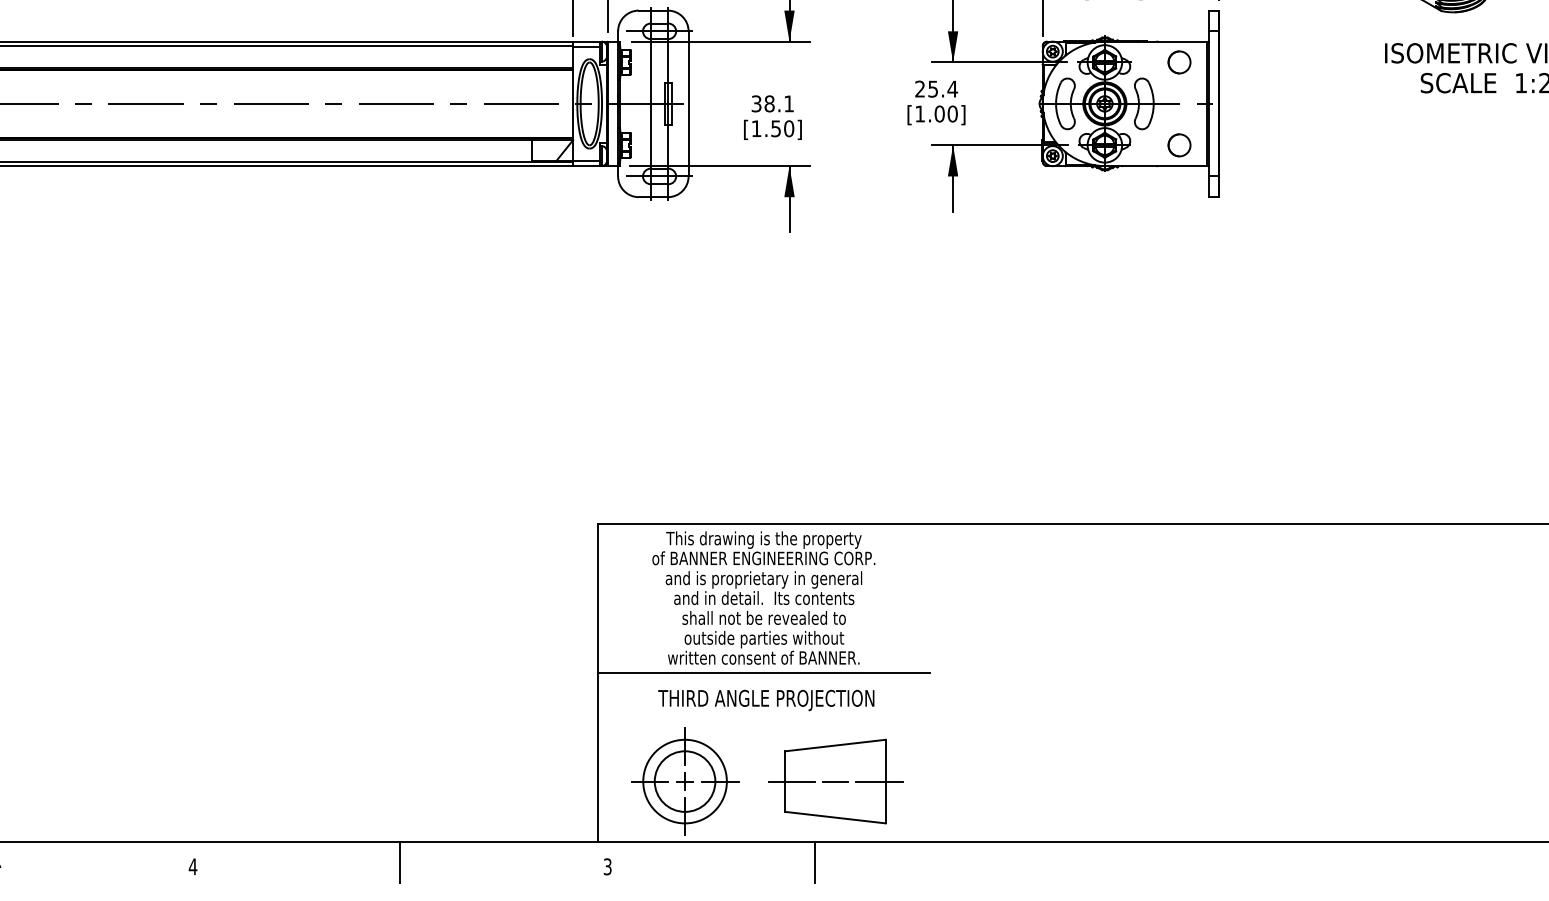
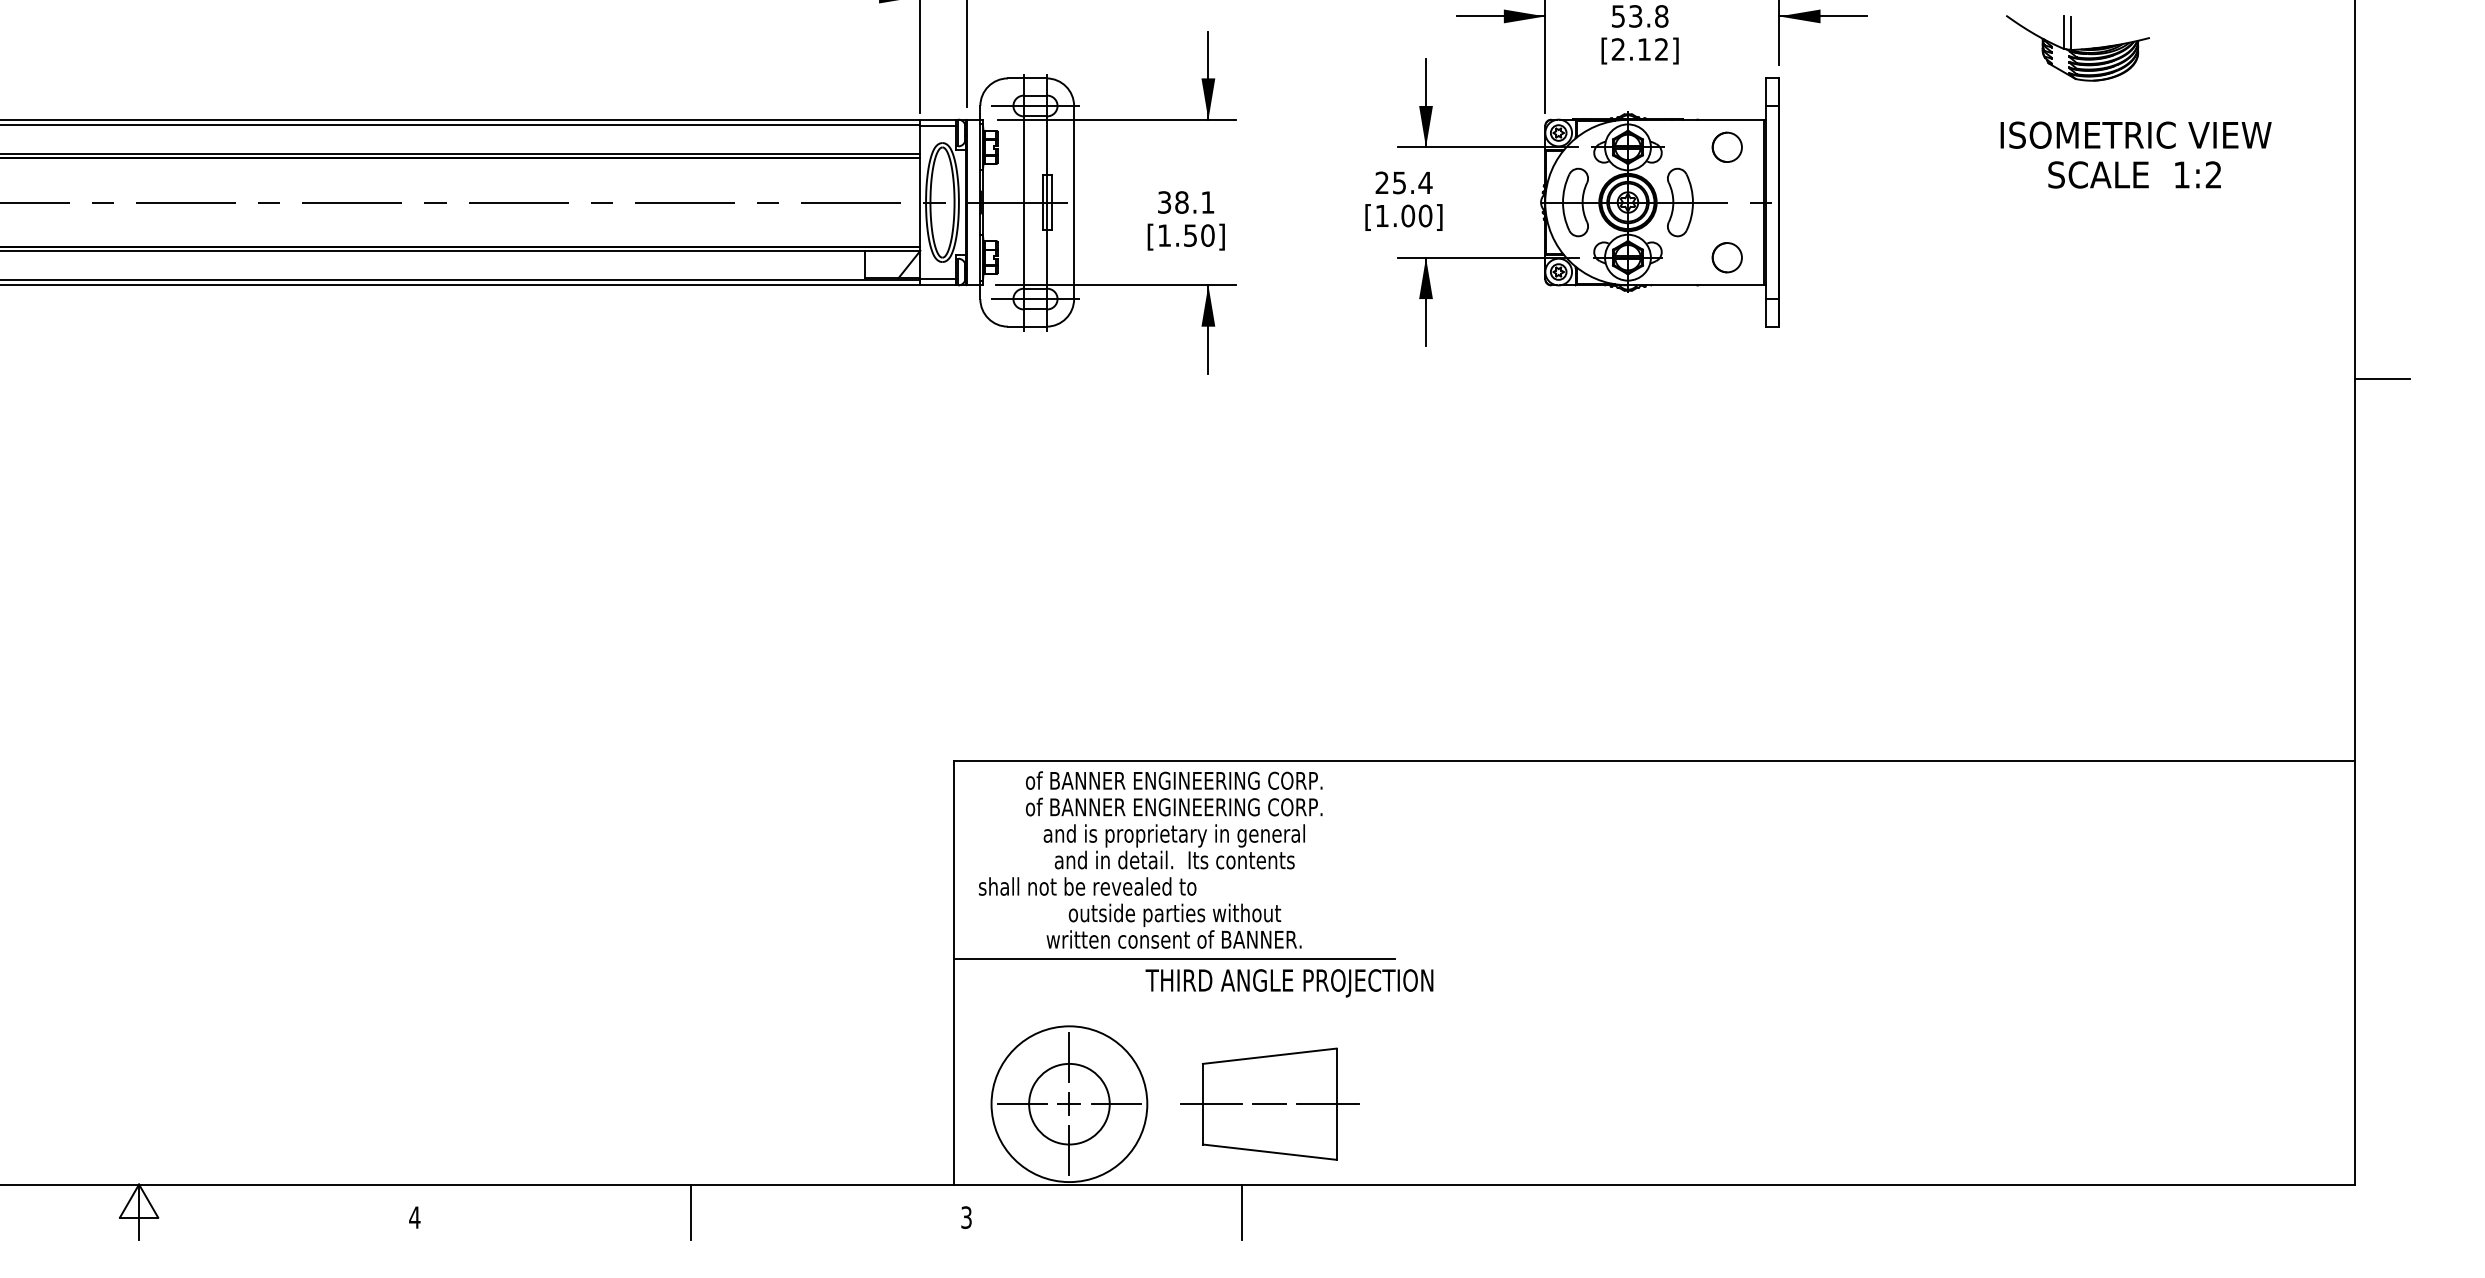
text: (764, 539) -> (1174, 782), This drawing is the property -> of BANNER ENGINEERING CORP.
text: (764, 617) -> (1087, 886), moved
text: (766, 700) -> (1289, 983), moved
circle: (685, 781) -> (1069, 1103), size x1.4

